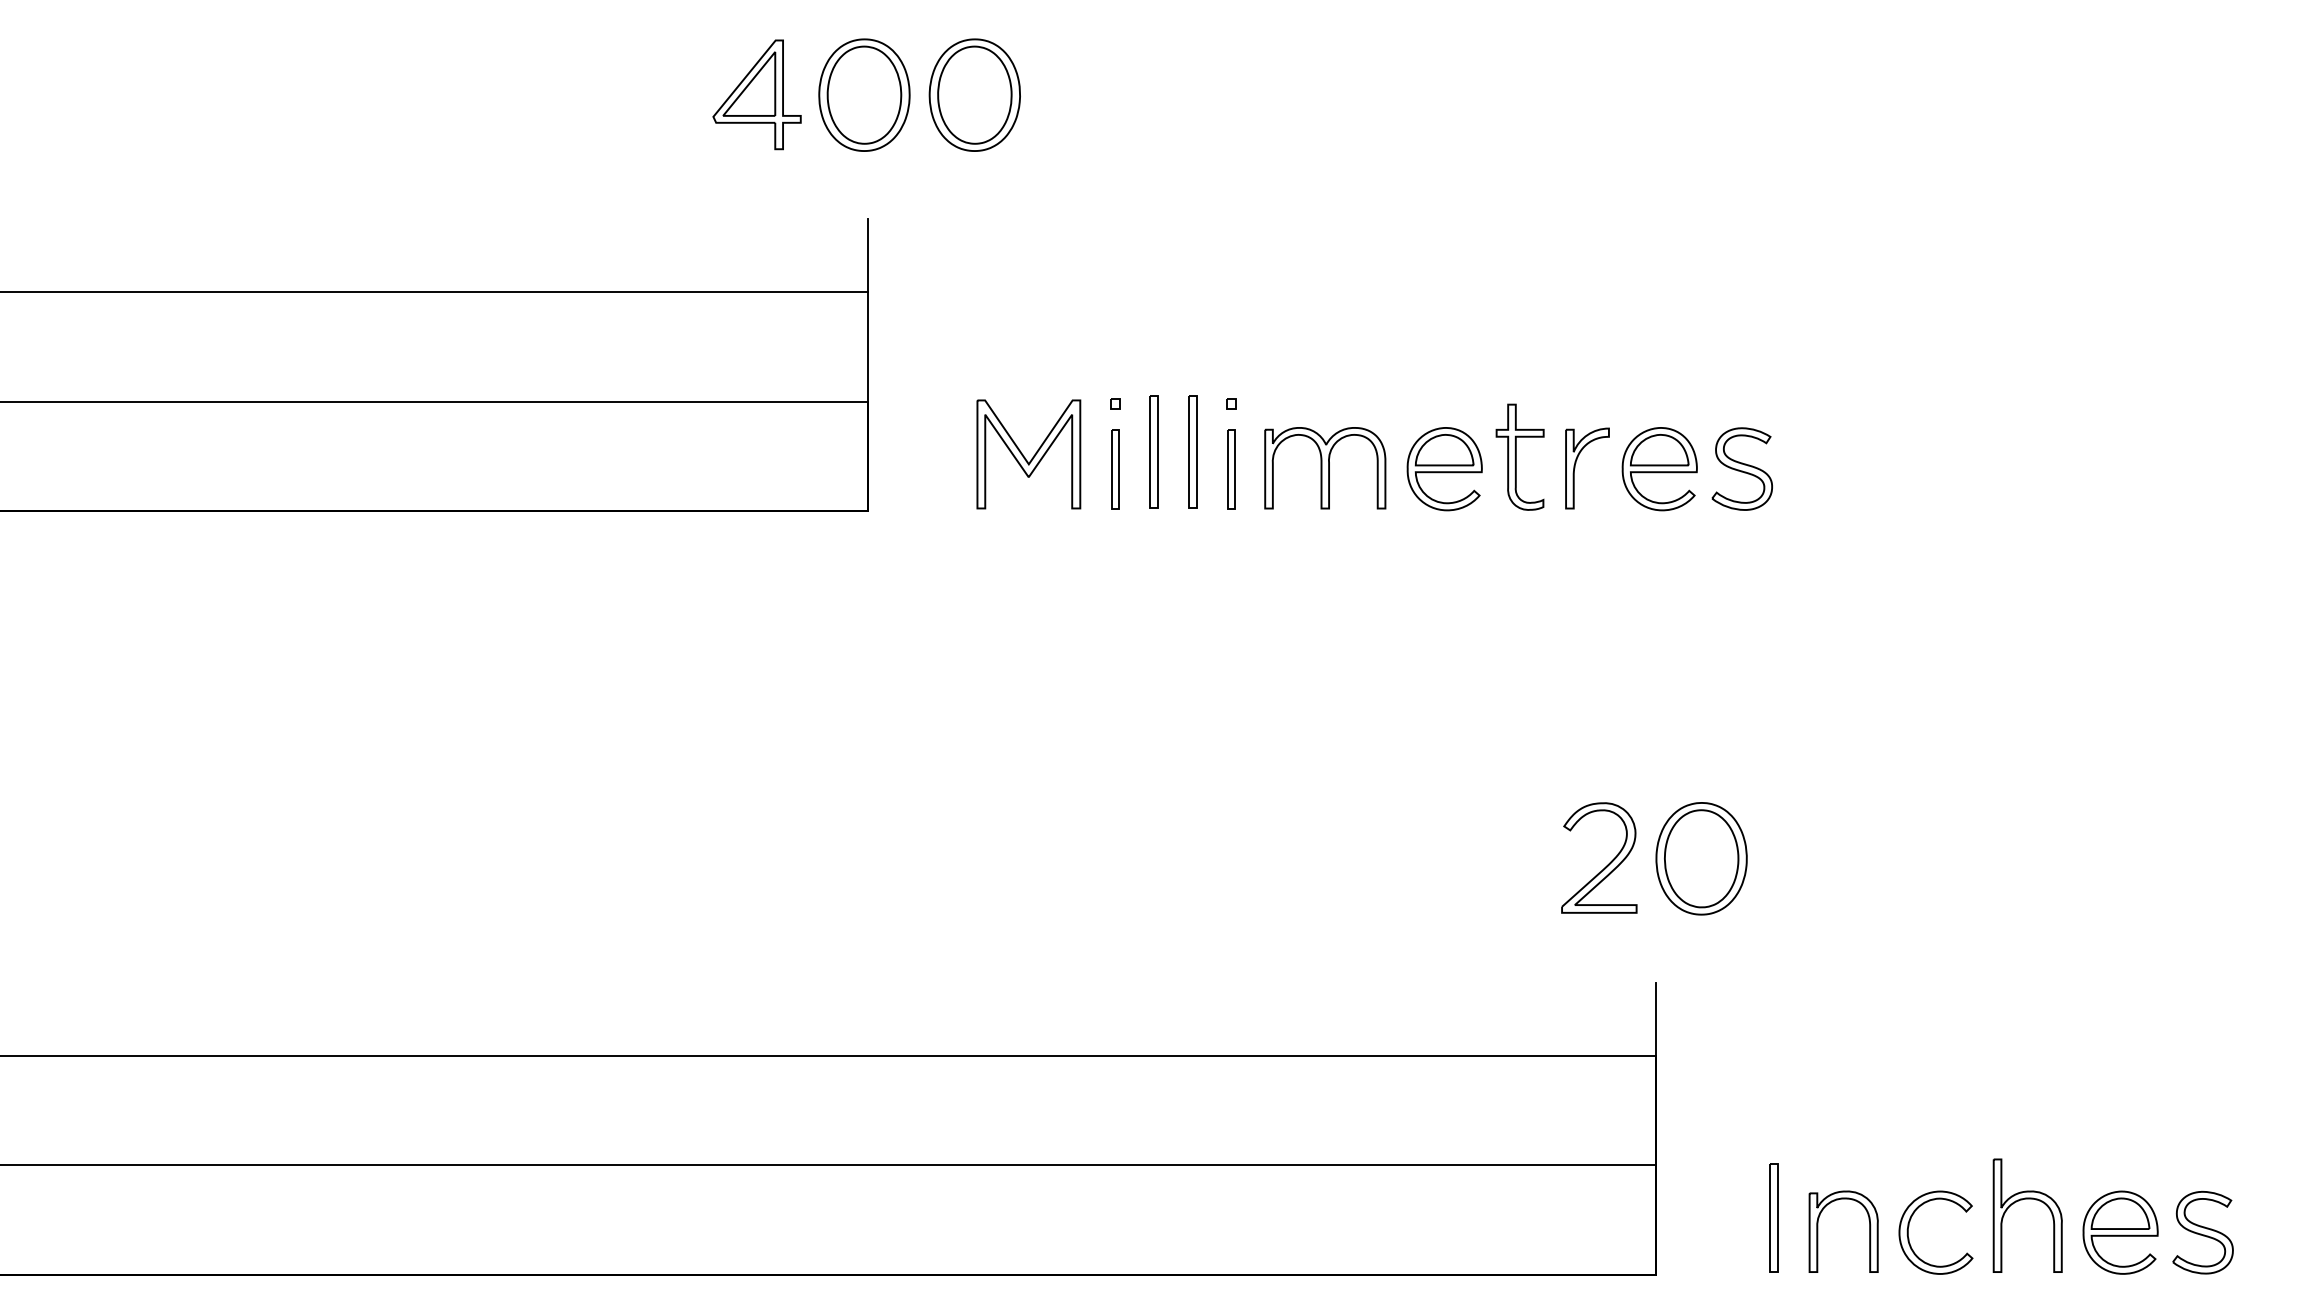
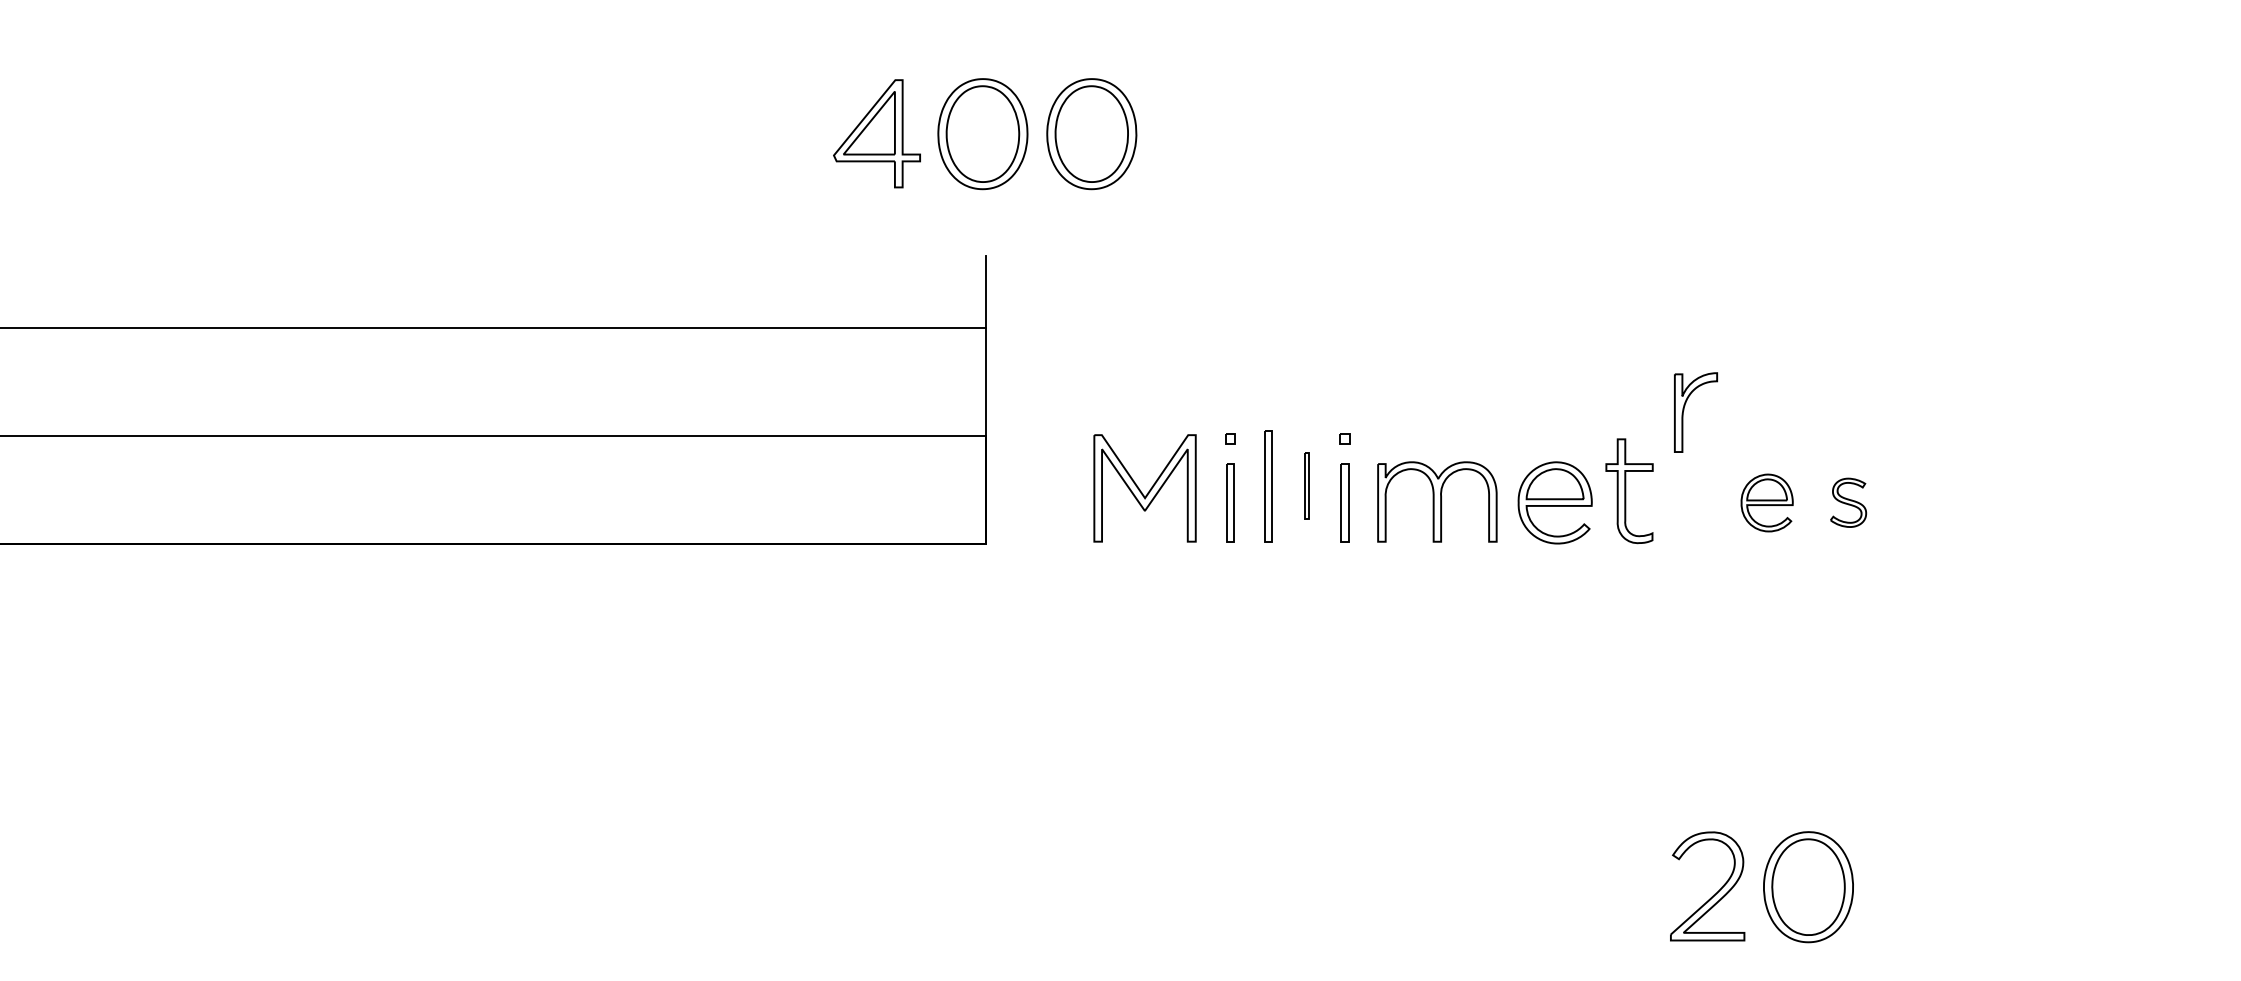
part: (1192, 451) -> (1306, 485), size x0.6
part: (1575, 468) -> (1684, 412), moved
part: (1741, 468) -> (1847, 502), size x0.6
part: (1659, 469) -> (1766, 503), size x0.7

